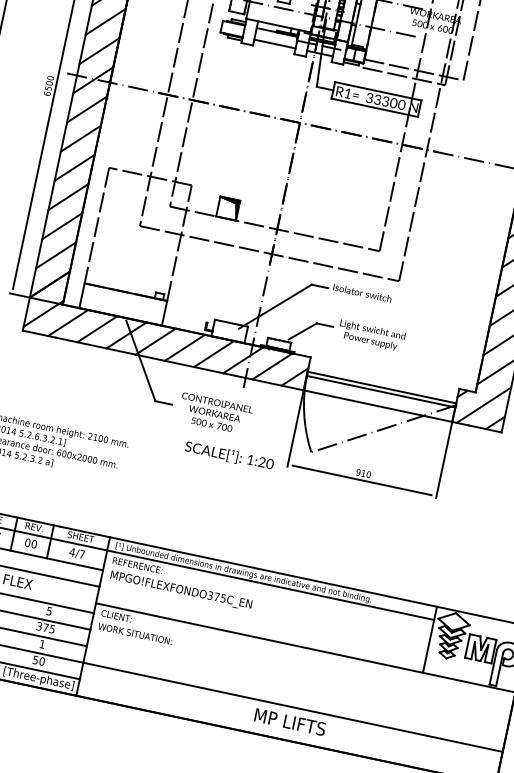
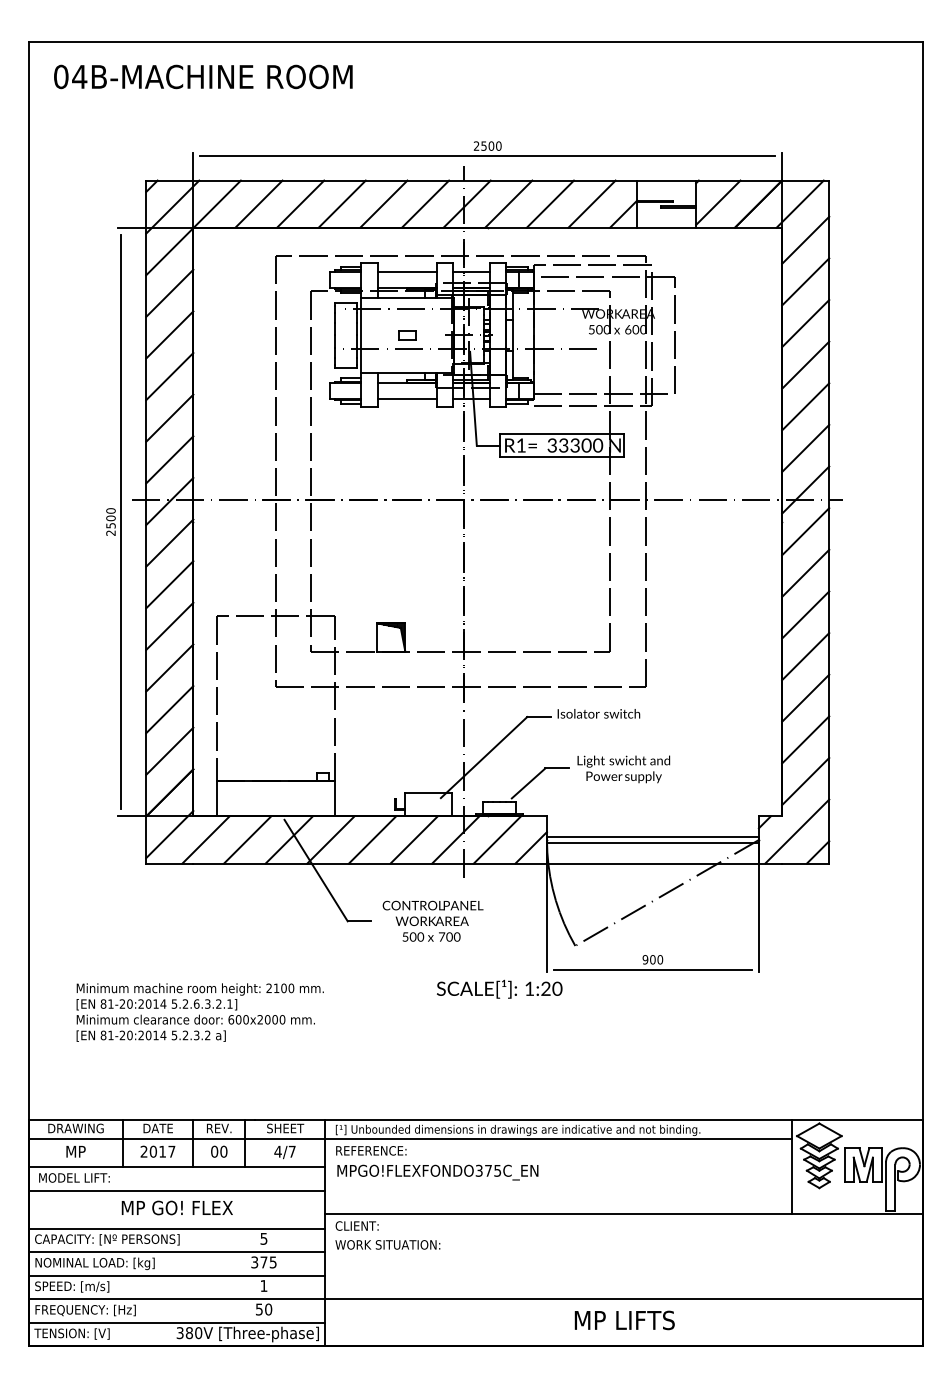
text: (47, 93) -> (110, 532), 6500 -> 2500
text: (229, 455) -> (499, 988), moved
text: (363, 473) -> (652, 959), 910 -> 900

